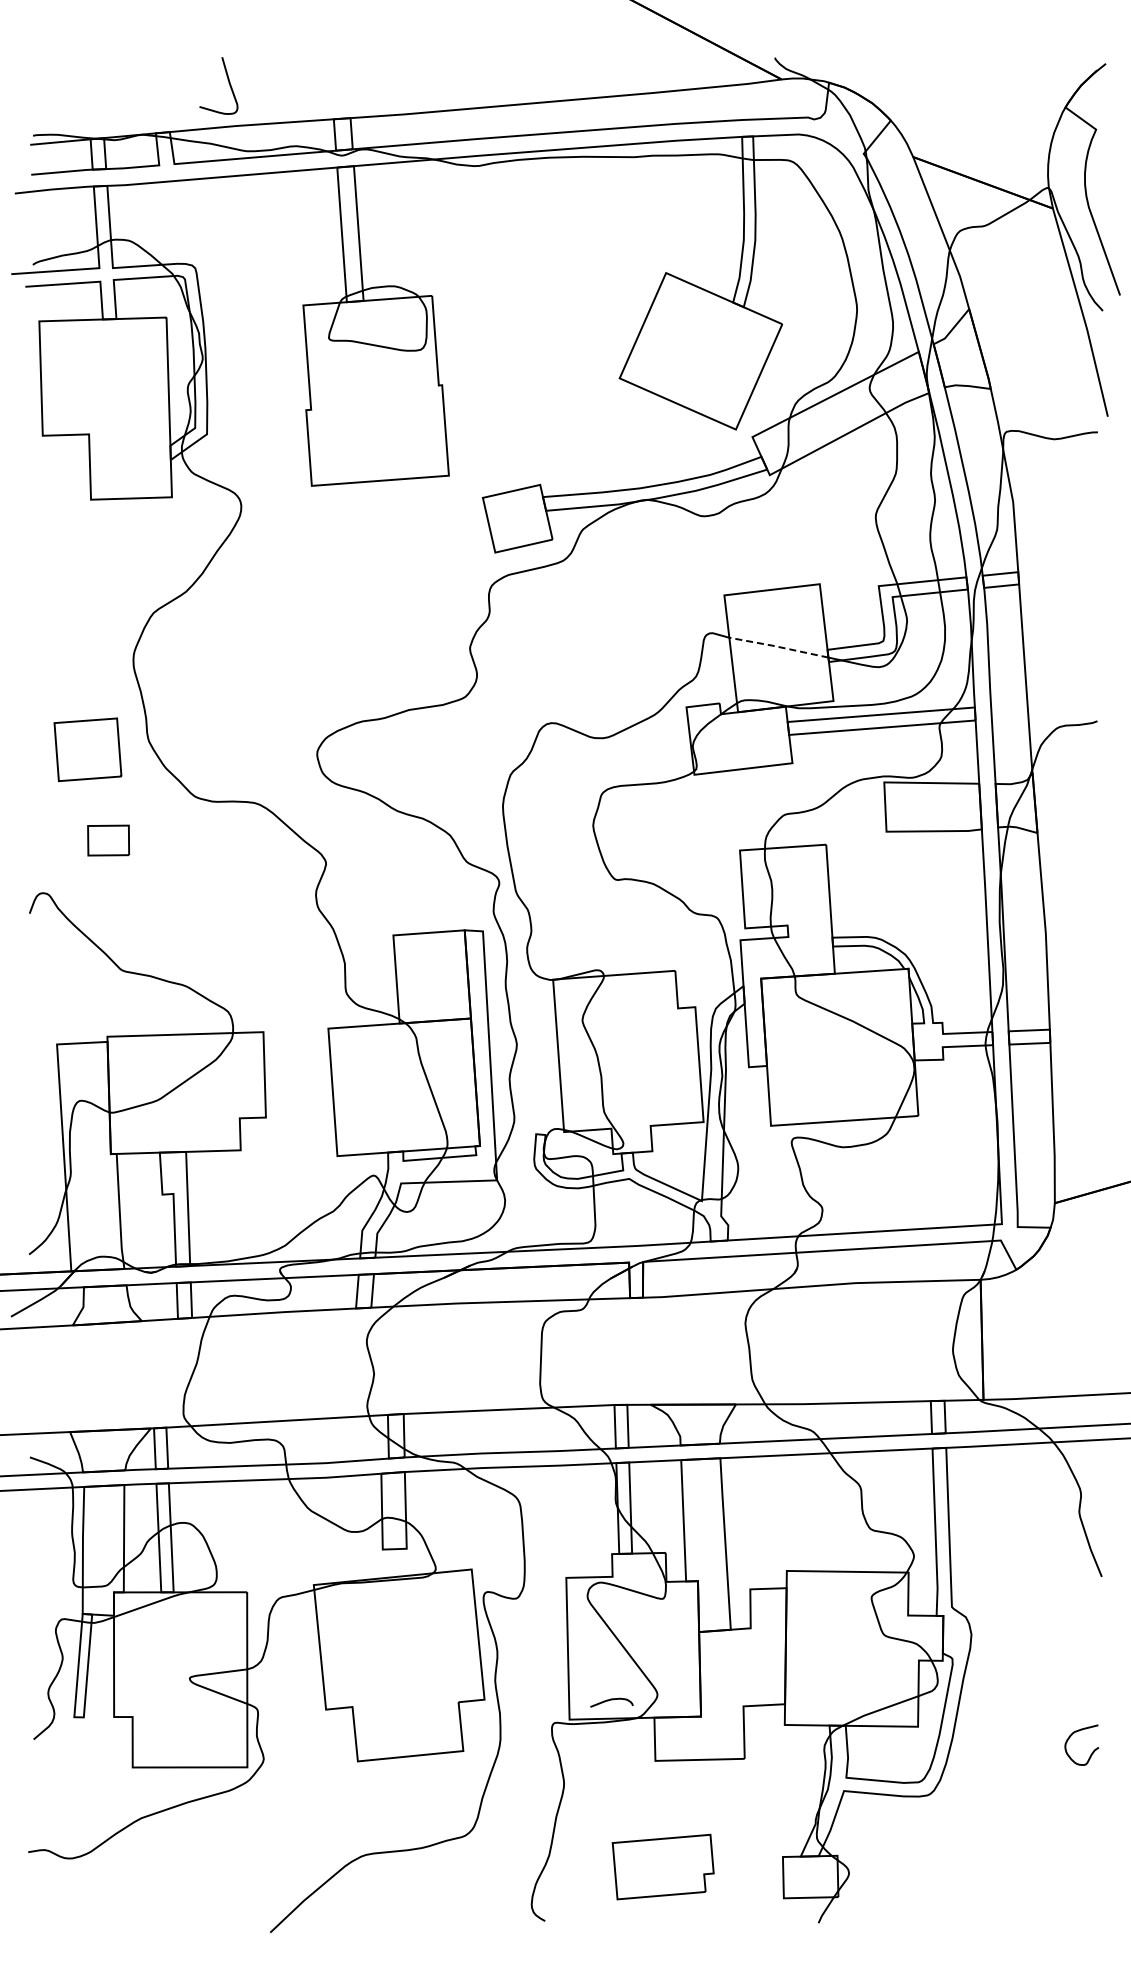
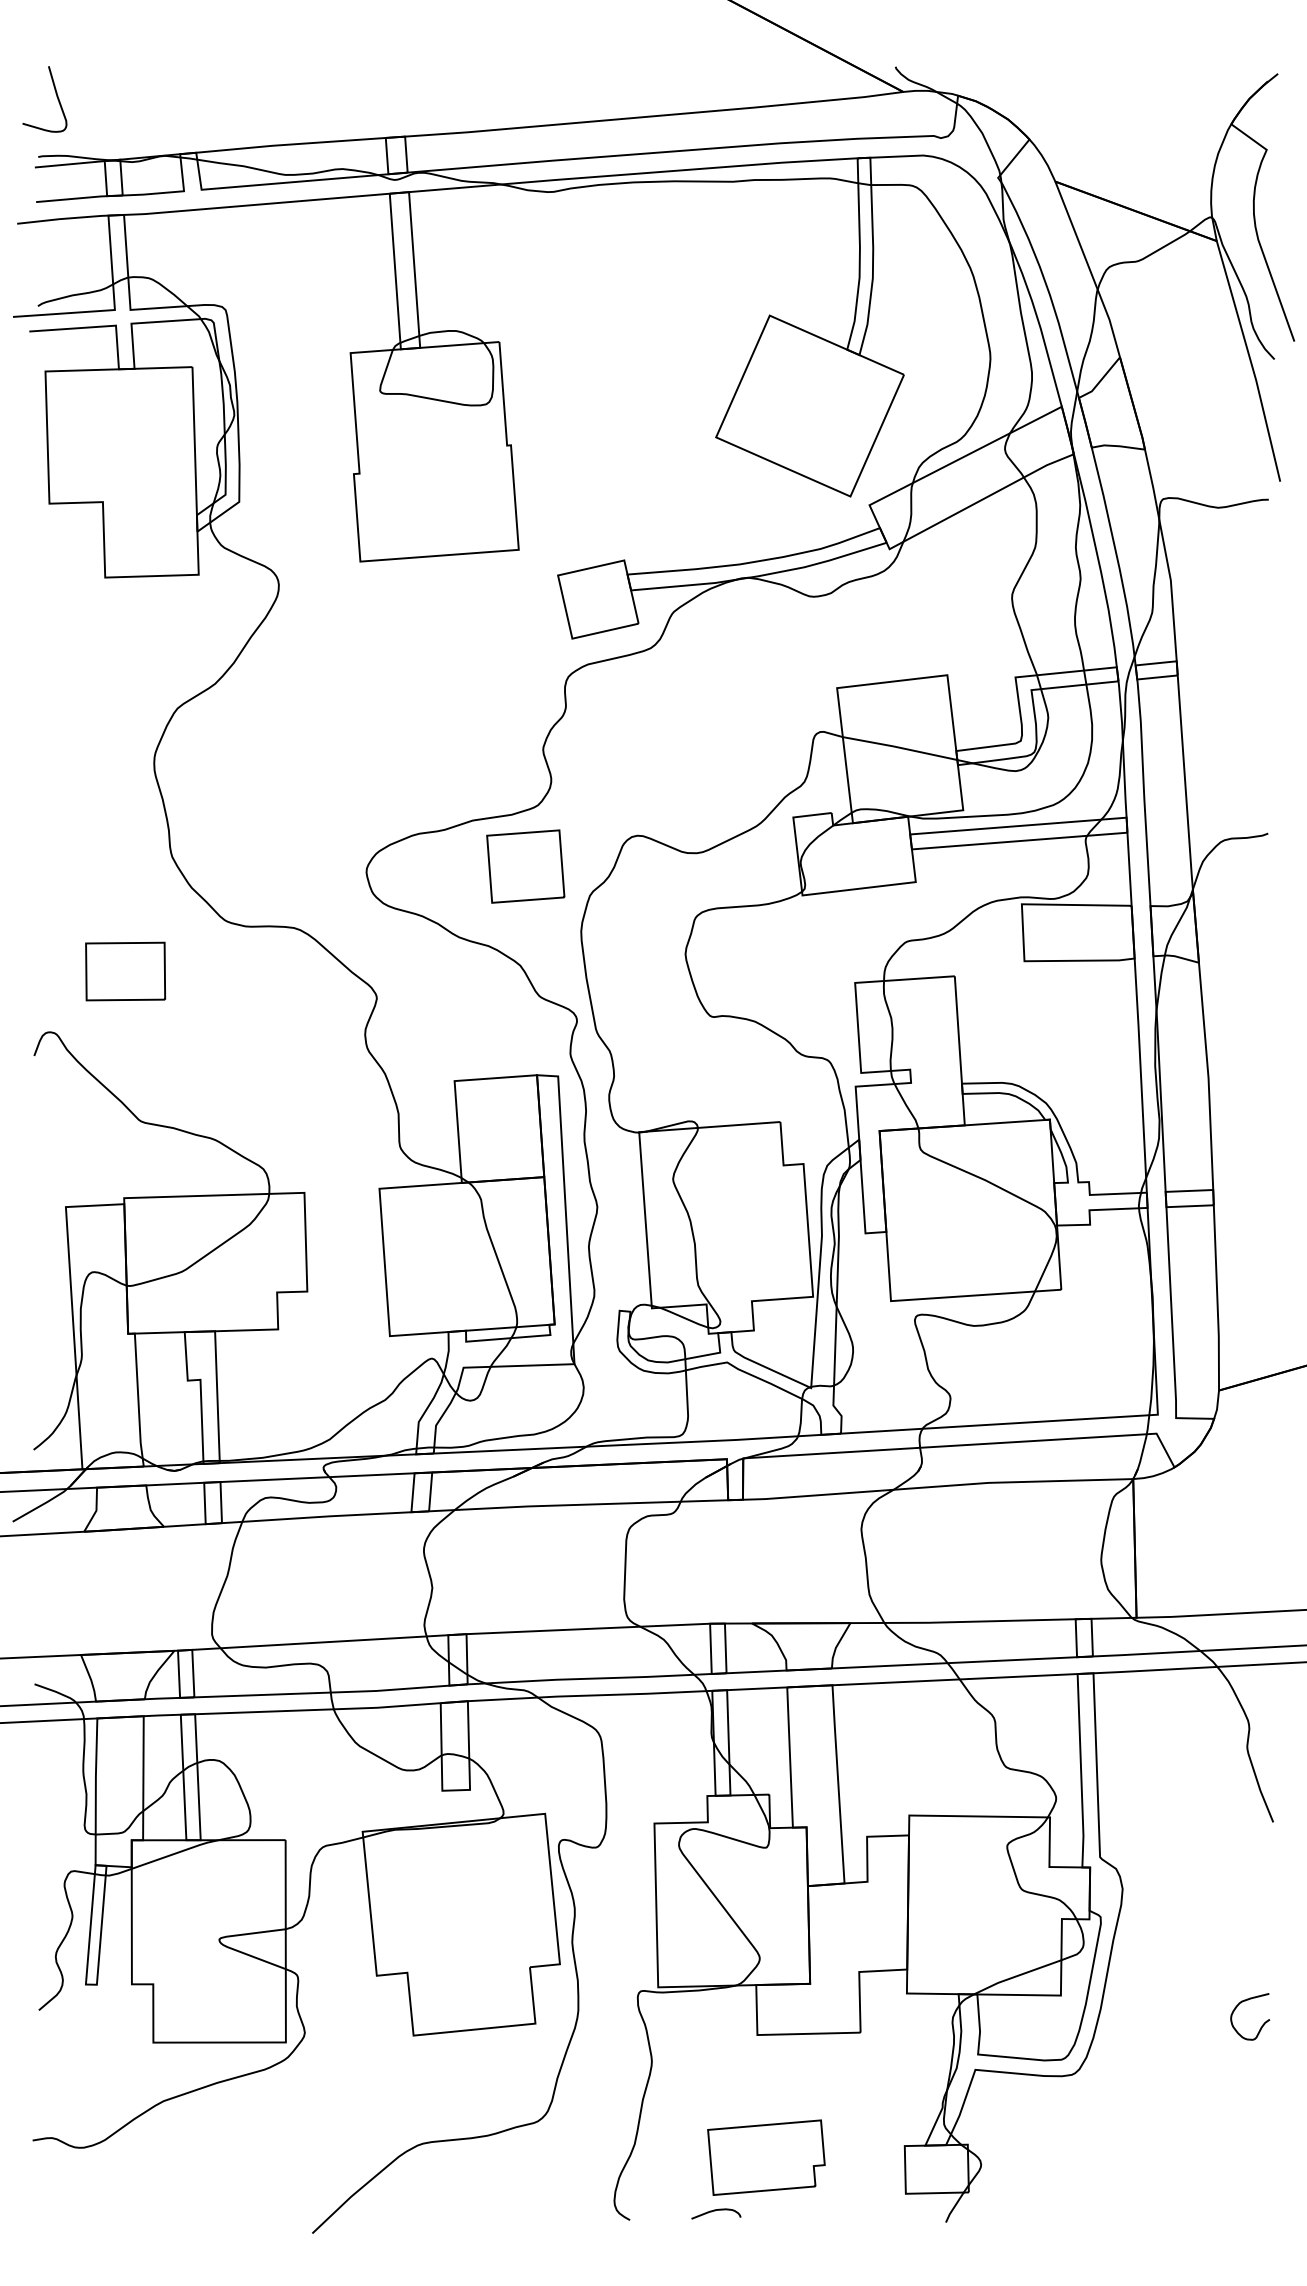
curve: (228, 83) -> (56, 96), moved
line: (777, 646) -> (898, 747), dashed -> solid
part: (87, 749) -> (525, 866), moved
part: (108, 840) -> (125, 971), size x1.67
curve: (611, 1700) -> (715, 2211), moved

